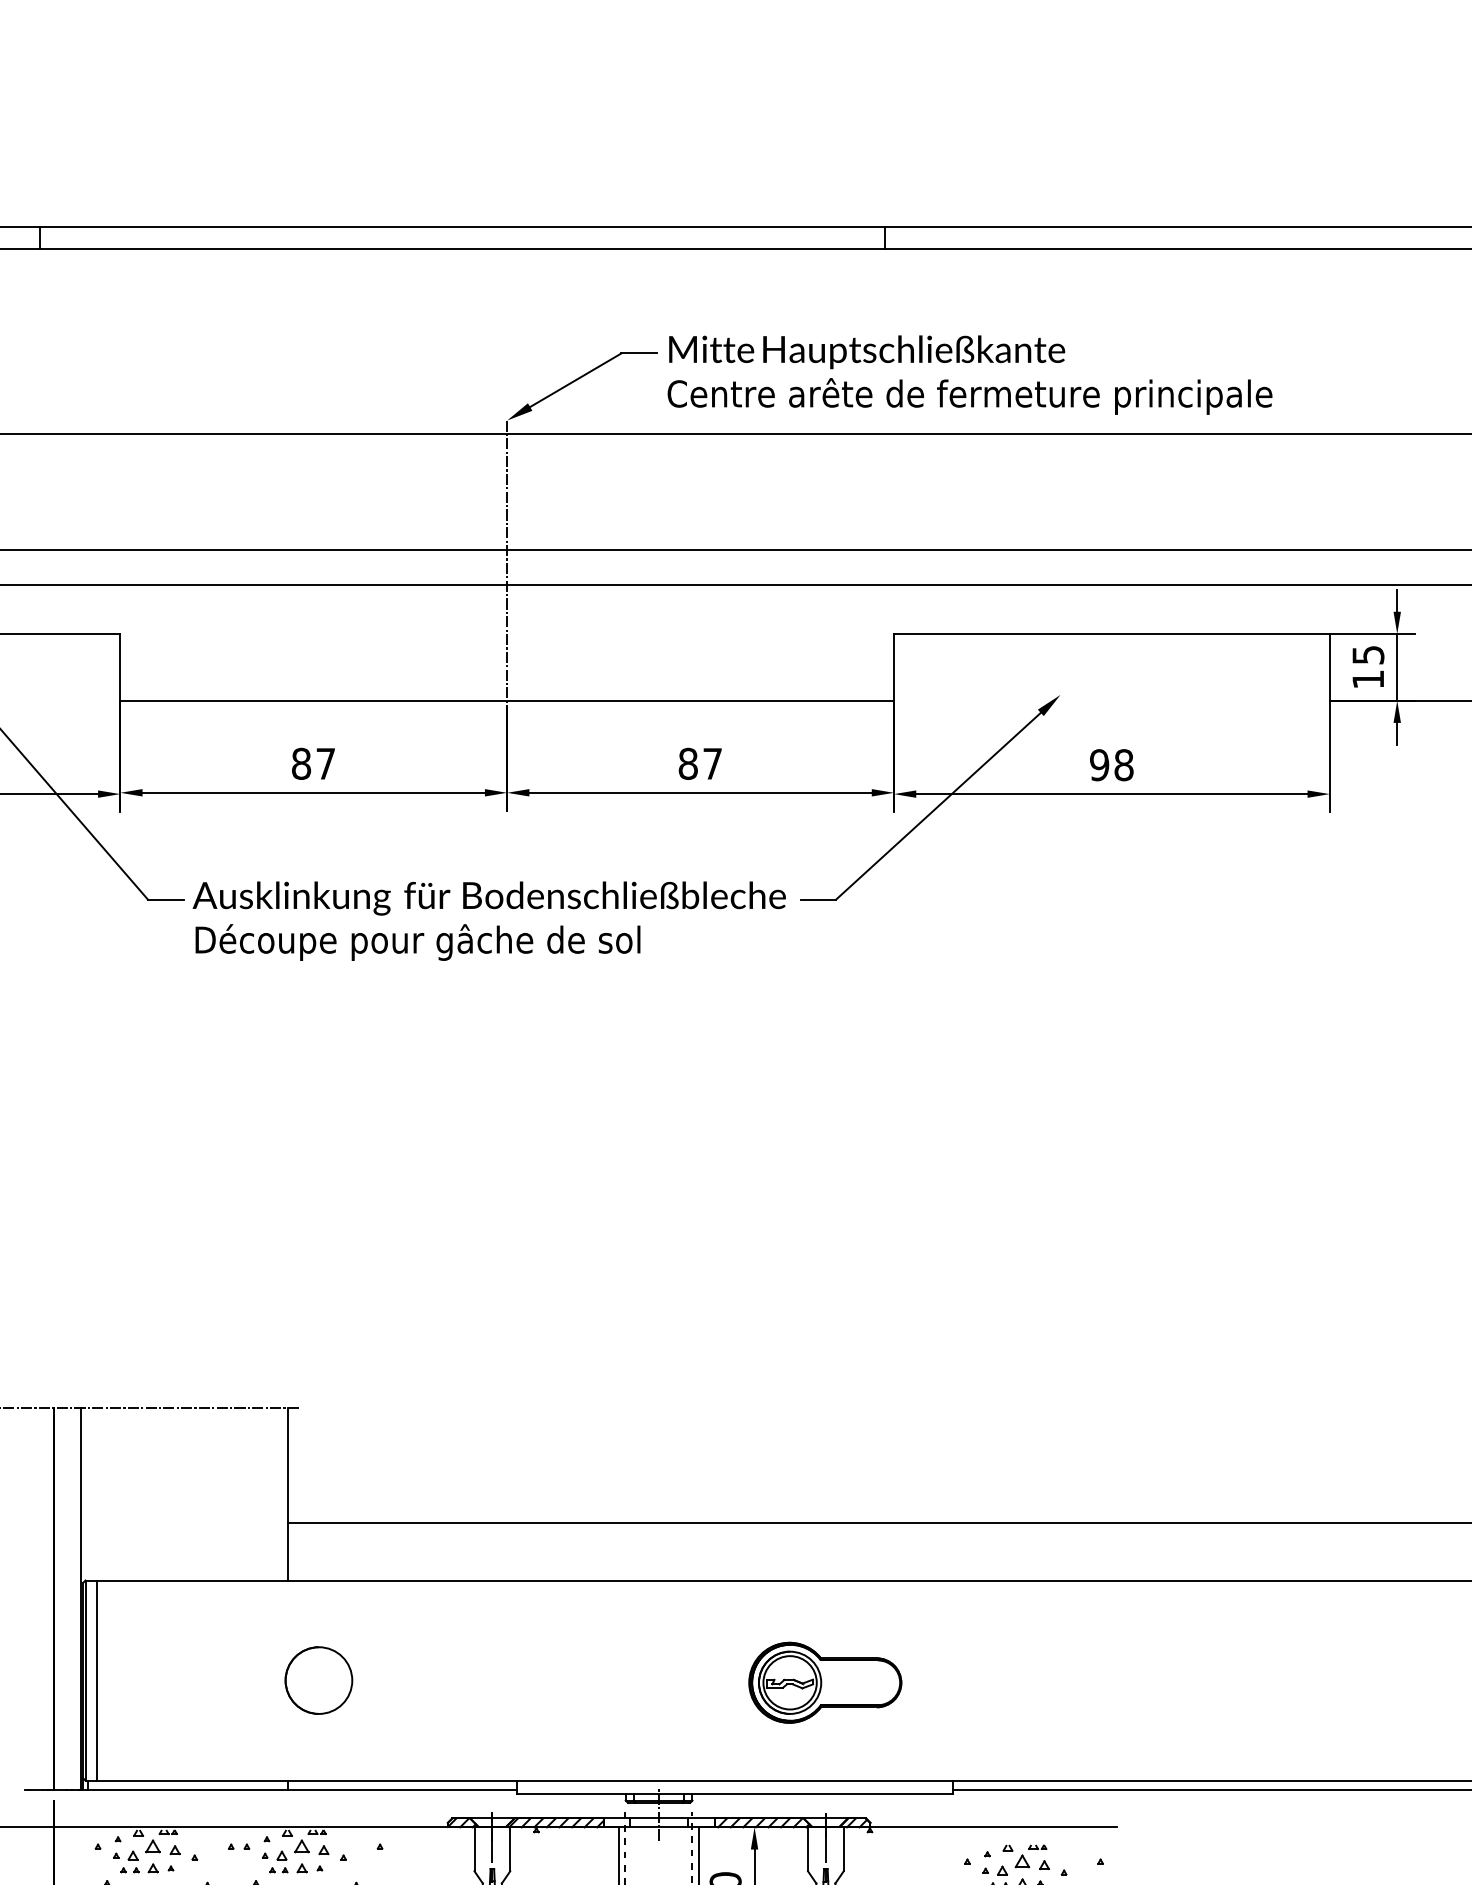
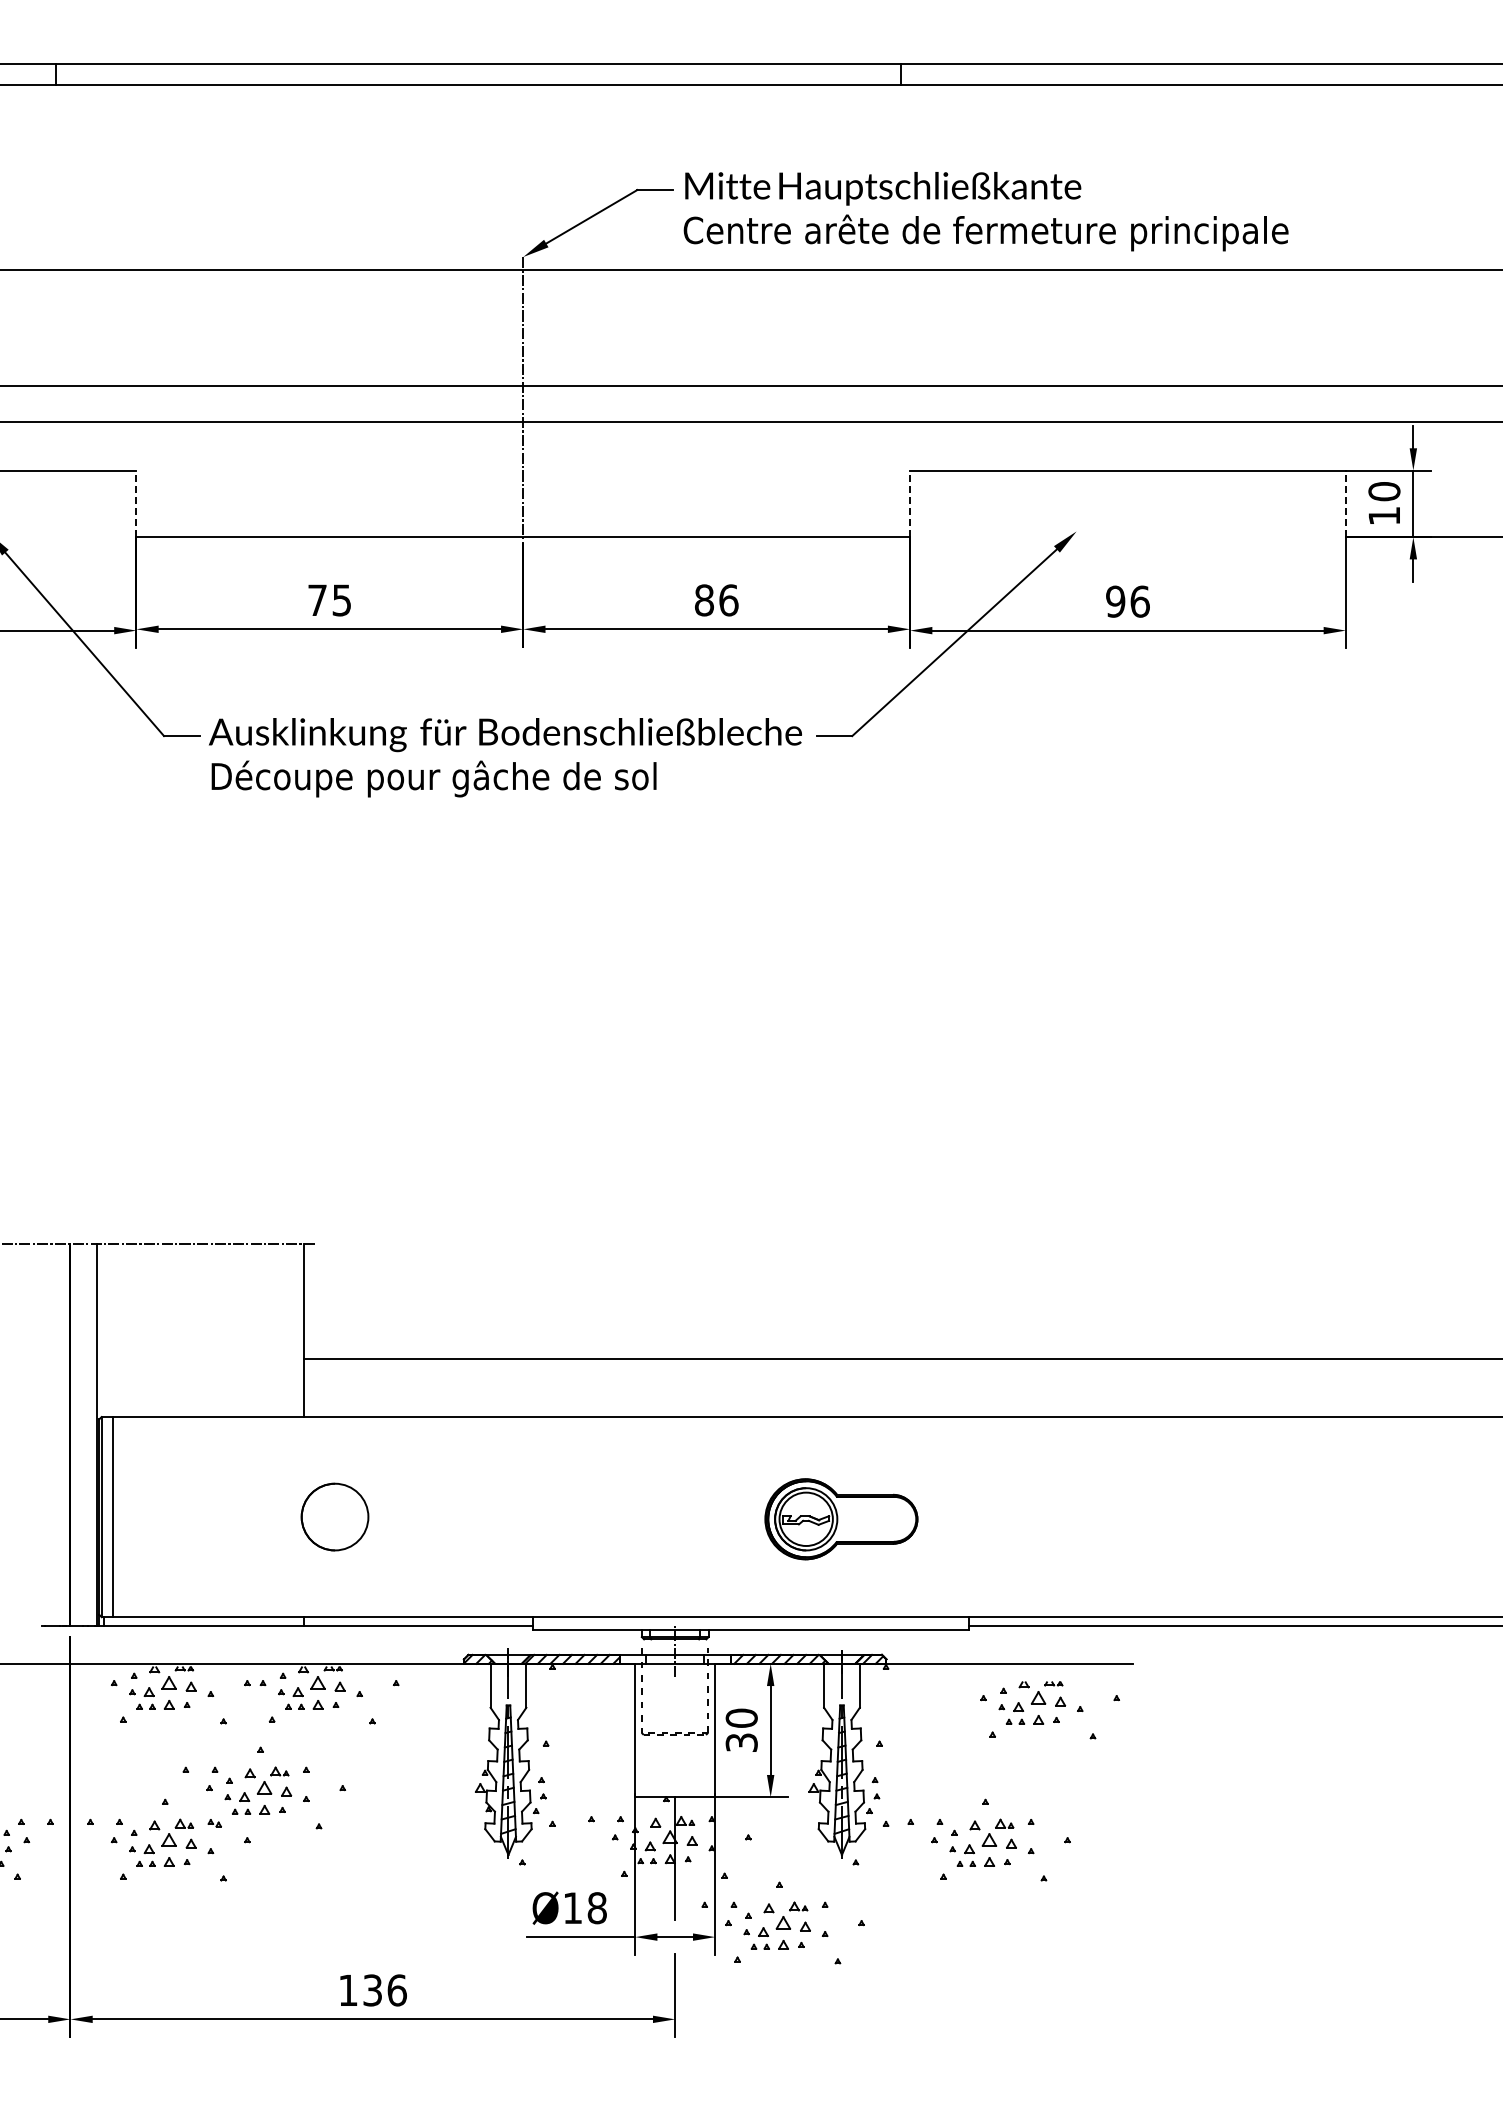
text: (1368, 655) -> (1384, 491), 15 -> 10
line: (120, 667) -> (136, 503), solid -> dashed
line: (894, 667) -> (910, 503), solid -> dashed
line: (1329, 667) -> (1345, 503), solid -> dashed
text: (313, 764) -> (329, 600), 87 -> 75
text: (712, 764) -> (728, 600), 87 -> 86
text: (1123, 765) -> (1139, 601), 98 -> 96

